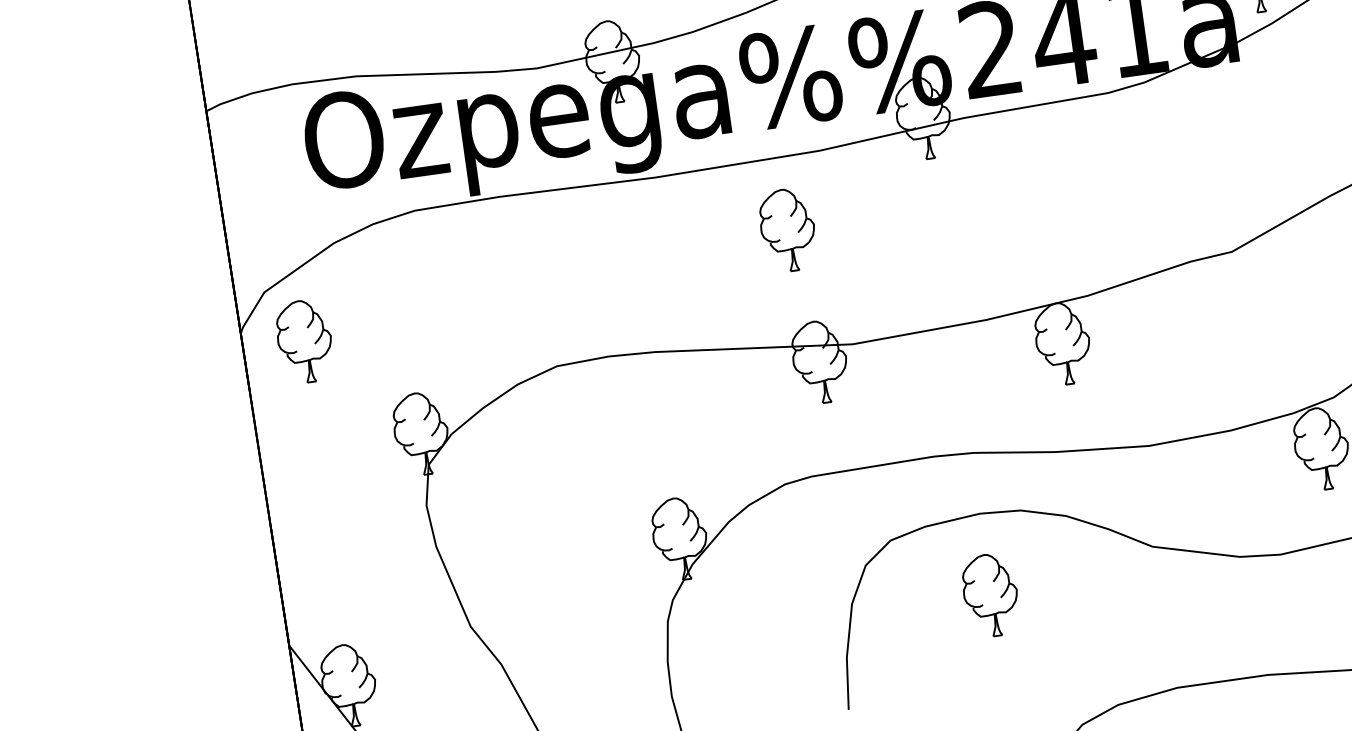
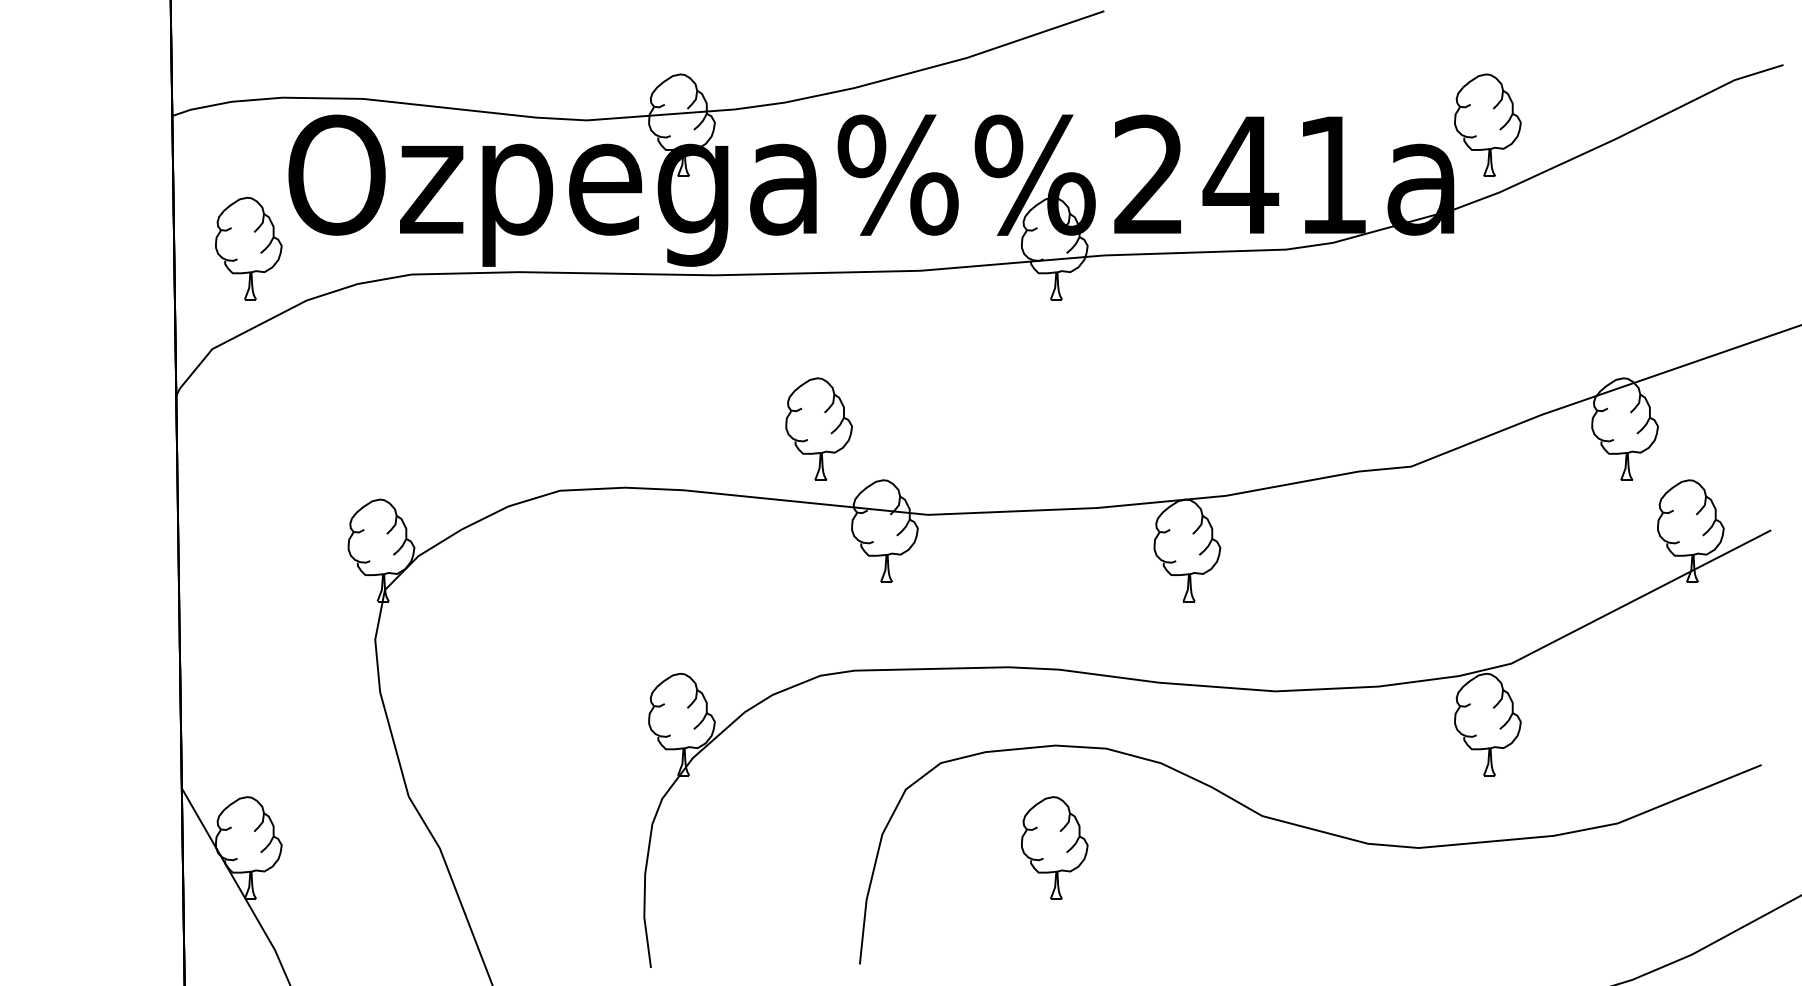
part: (787, 229) -> (818, 428), moved
part: (304, 341) -> (248, 248), moved

